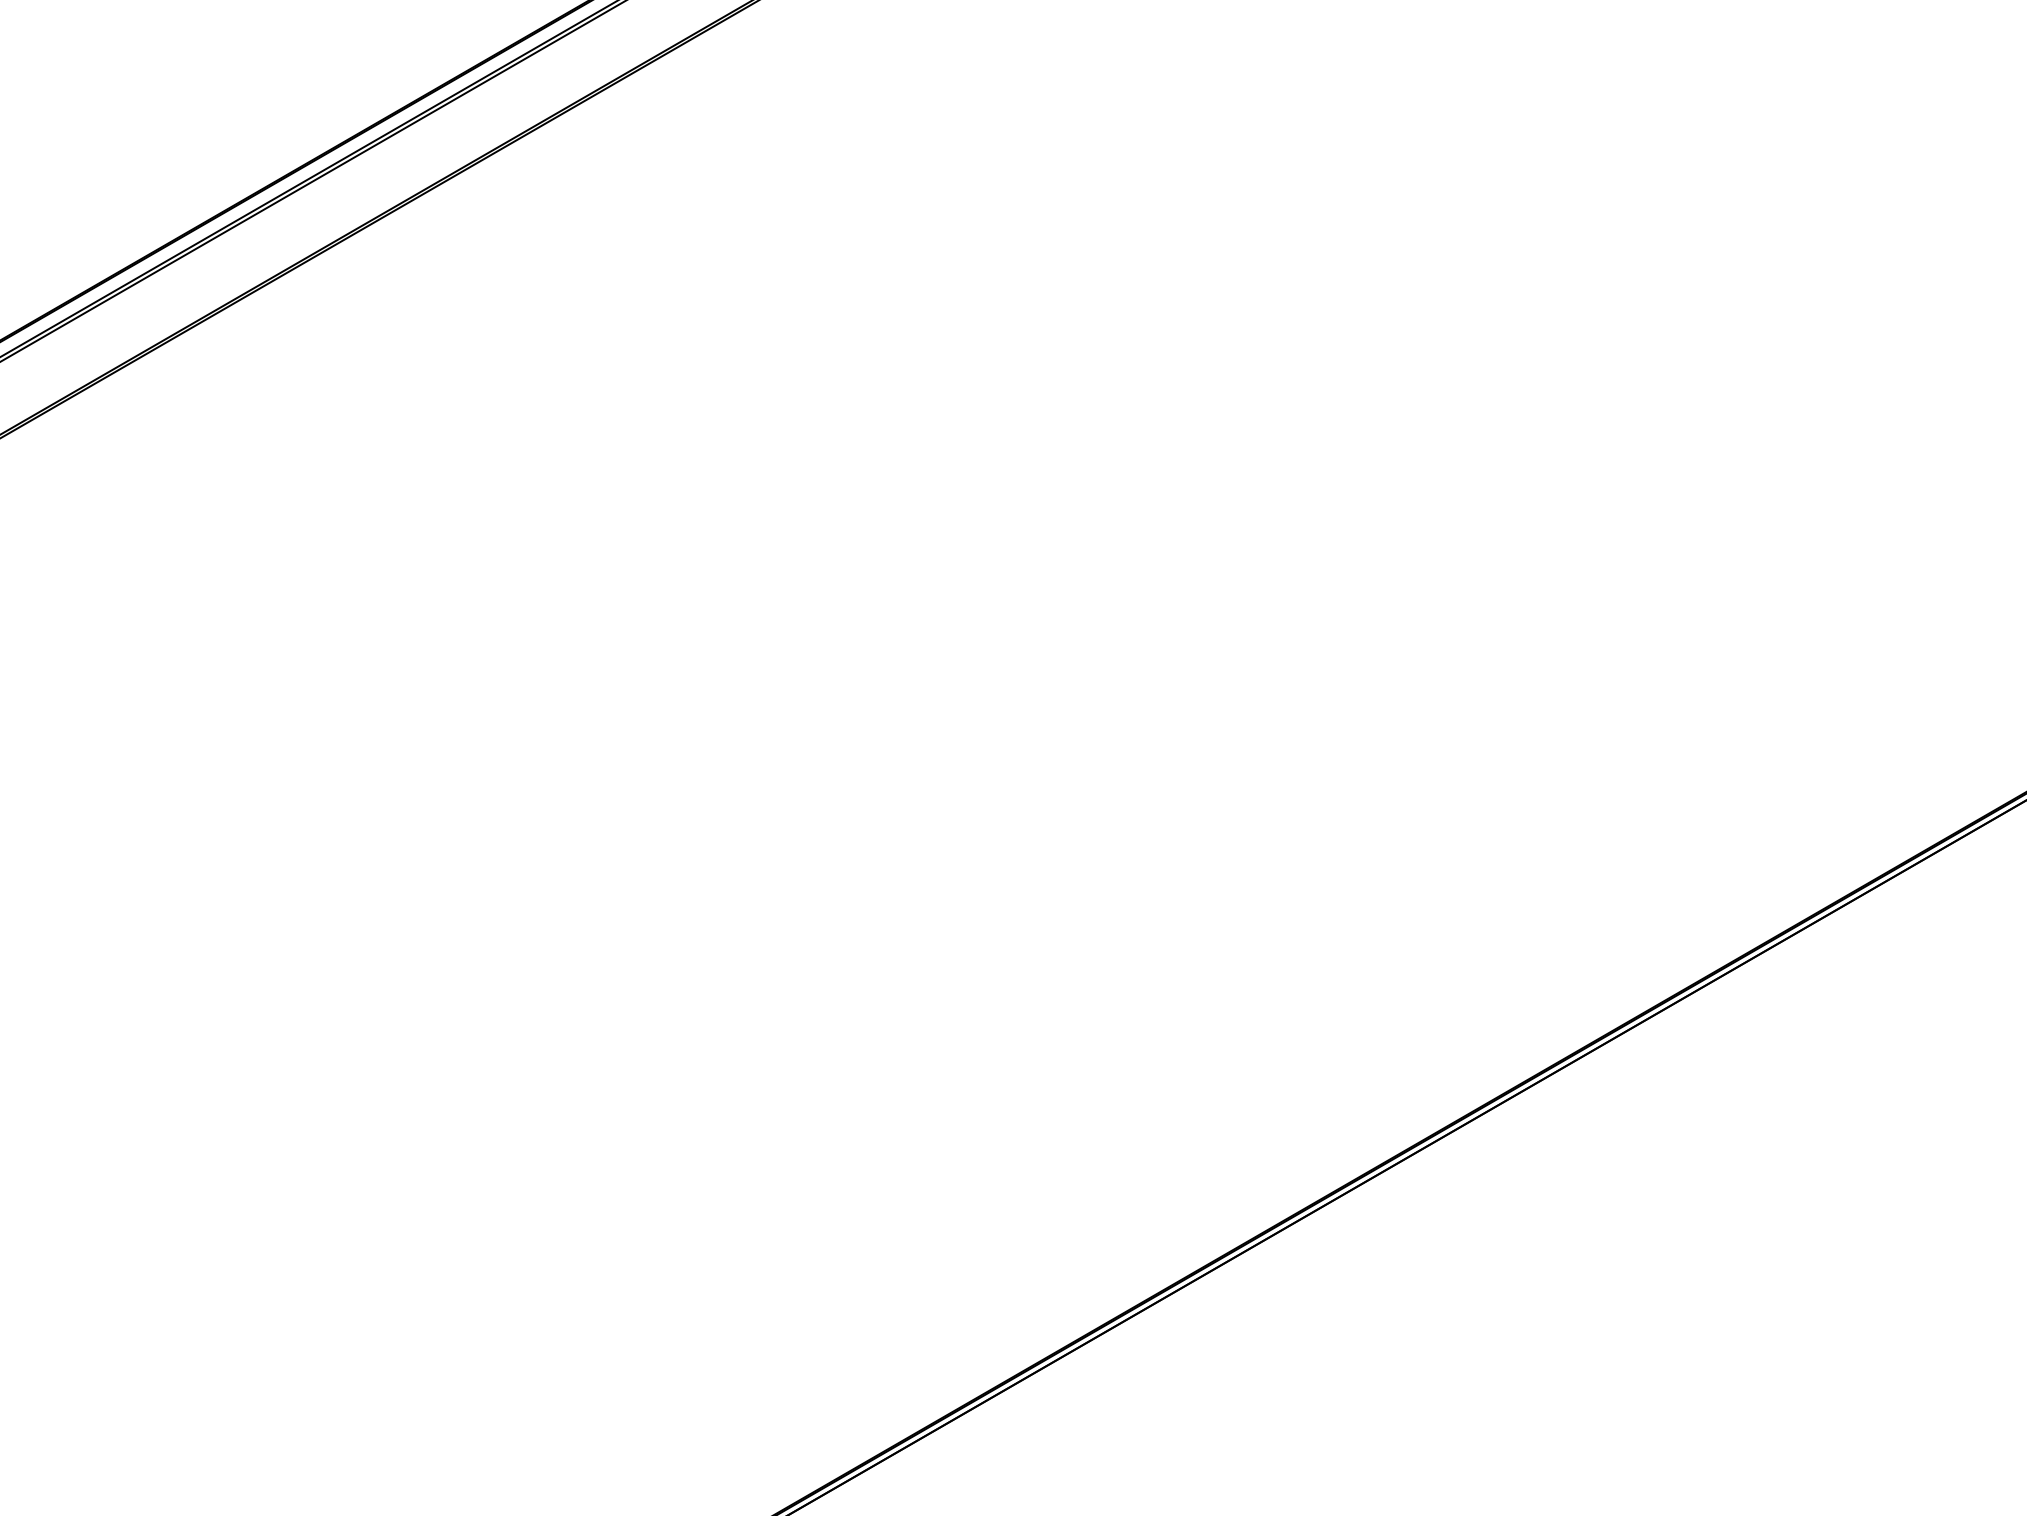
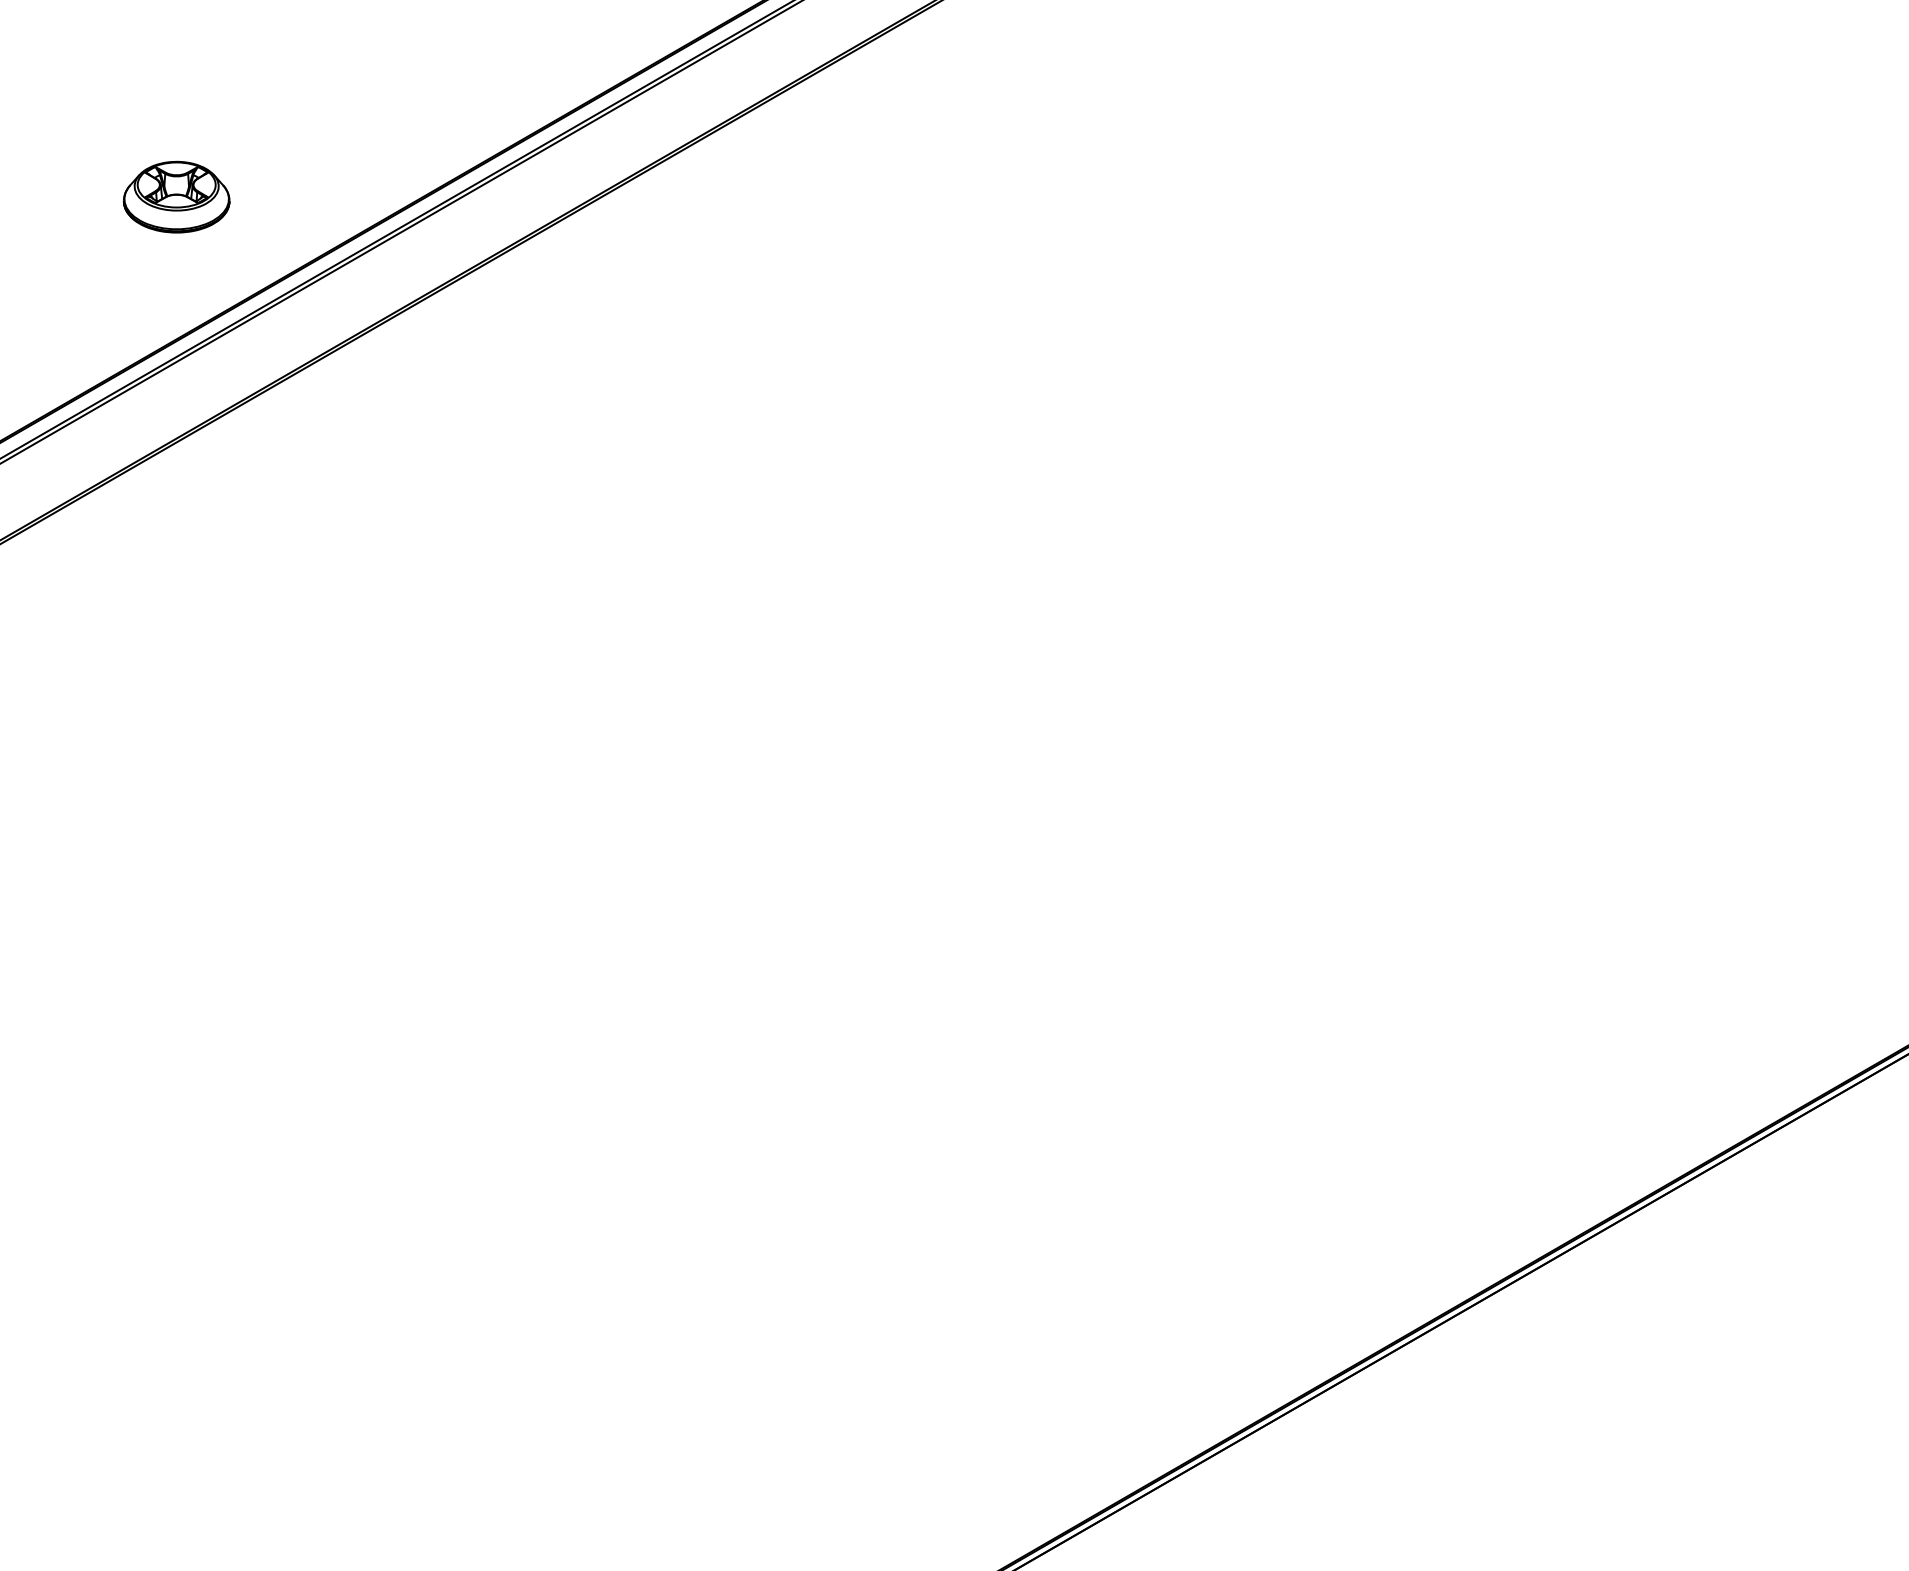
part: (186, 97) -> (177, 196), added

